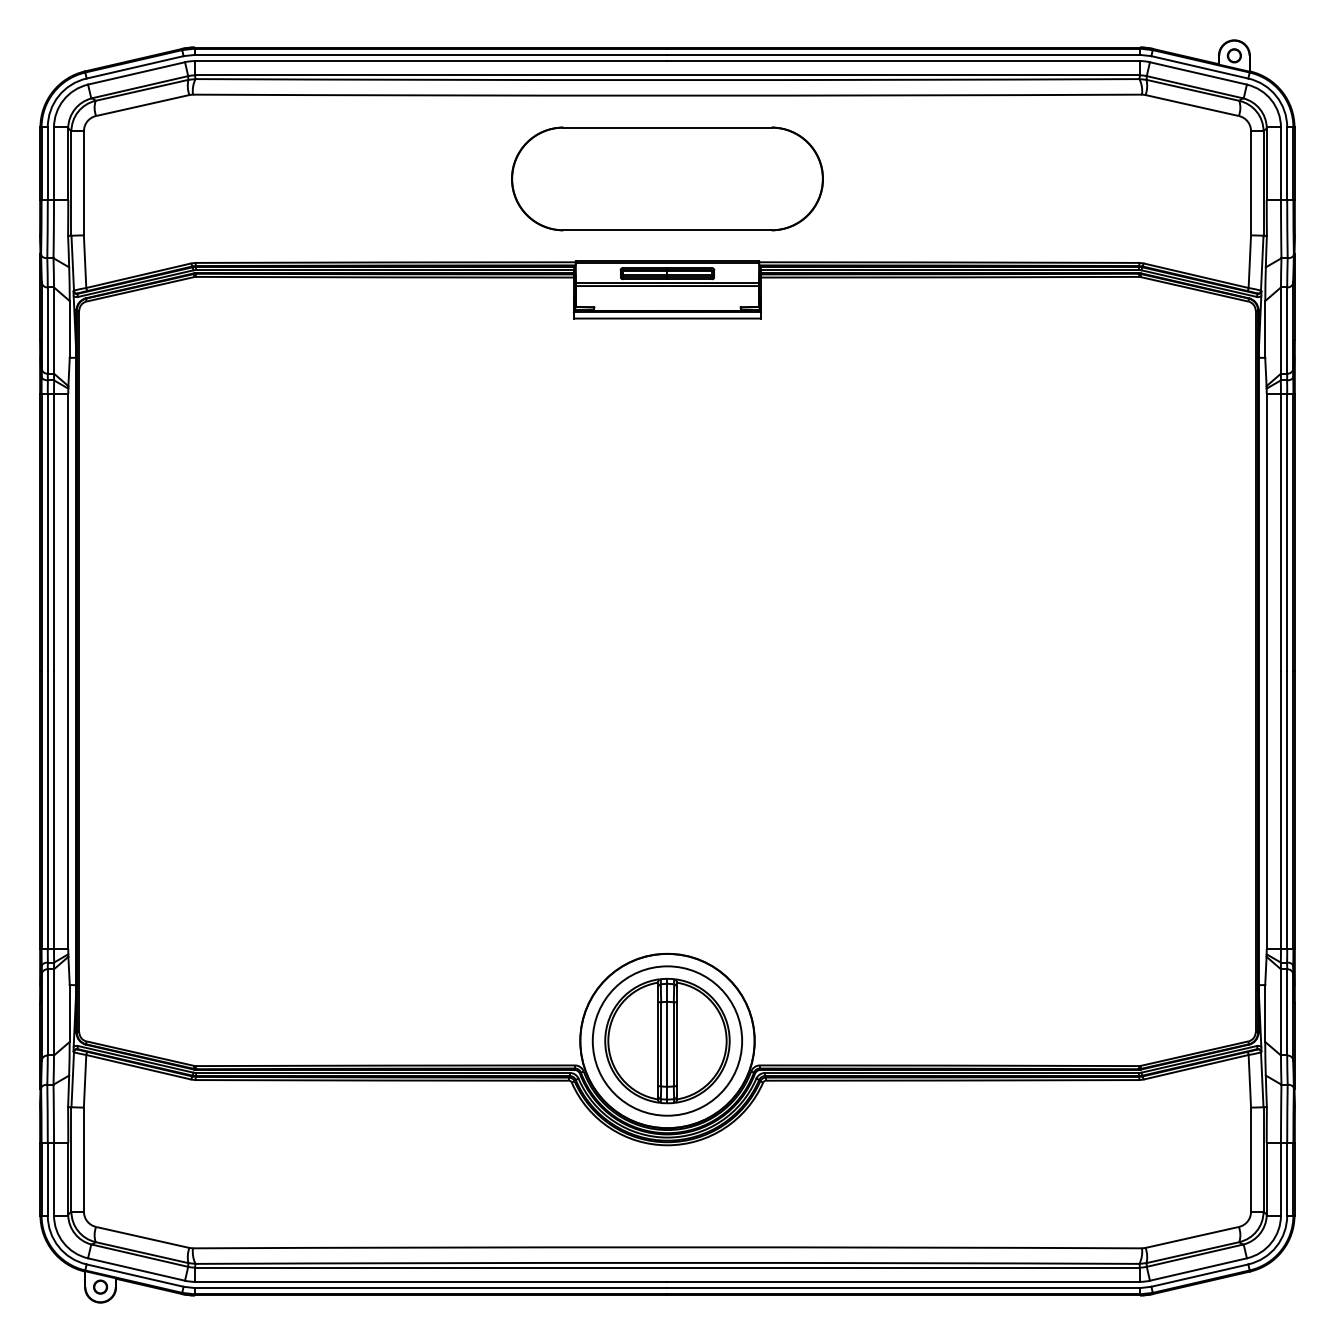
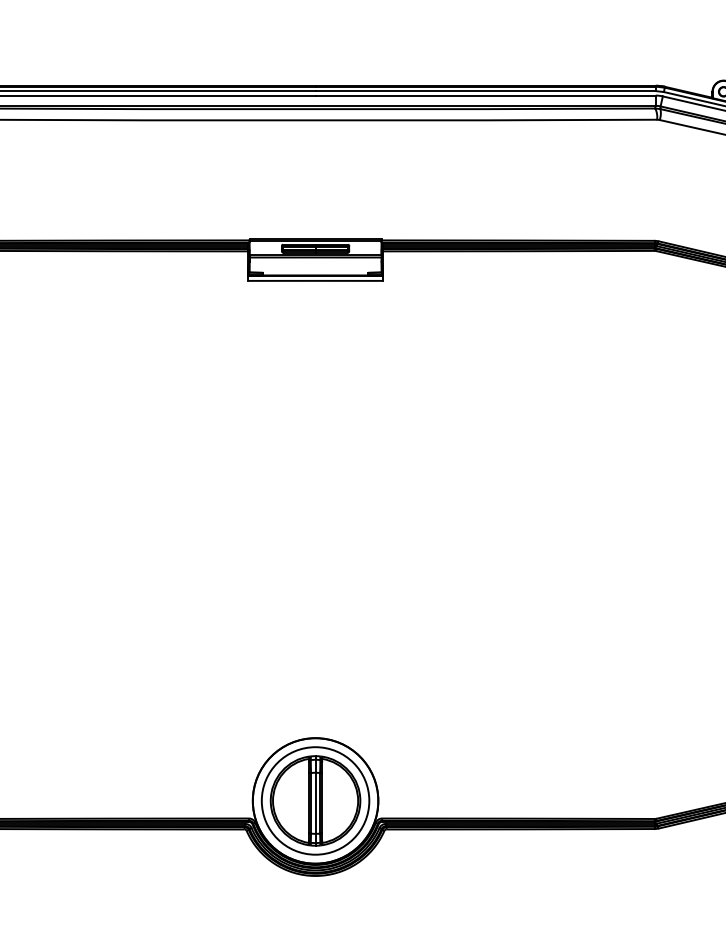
part: (667, 178) -> (315, 180), removed

